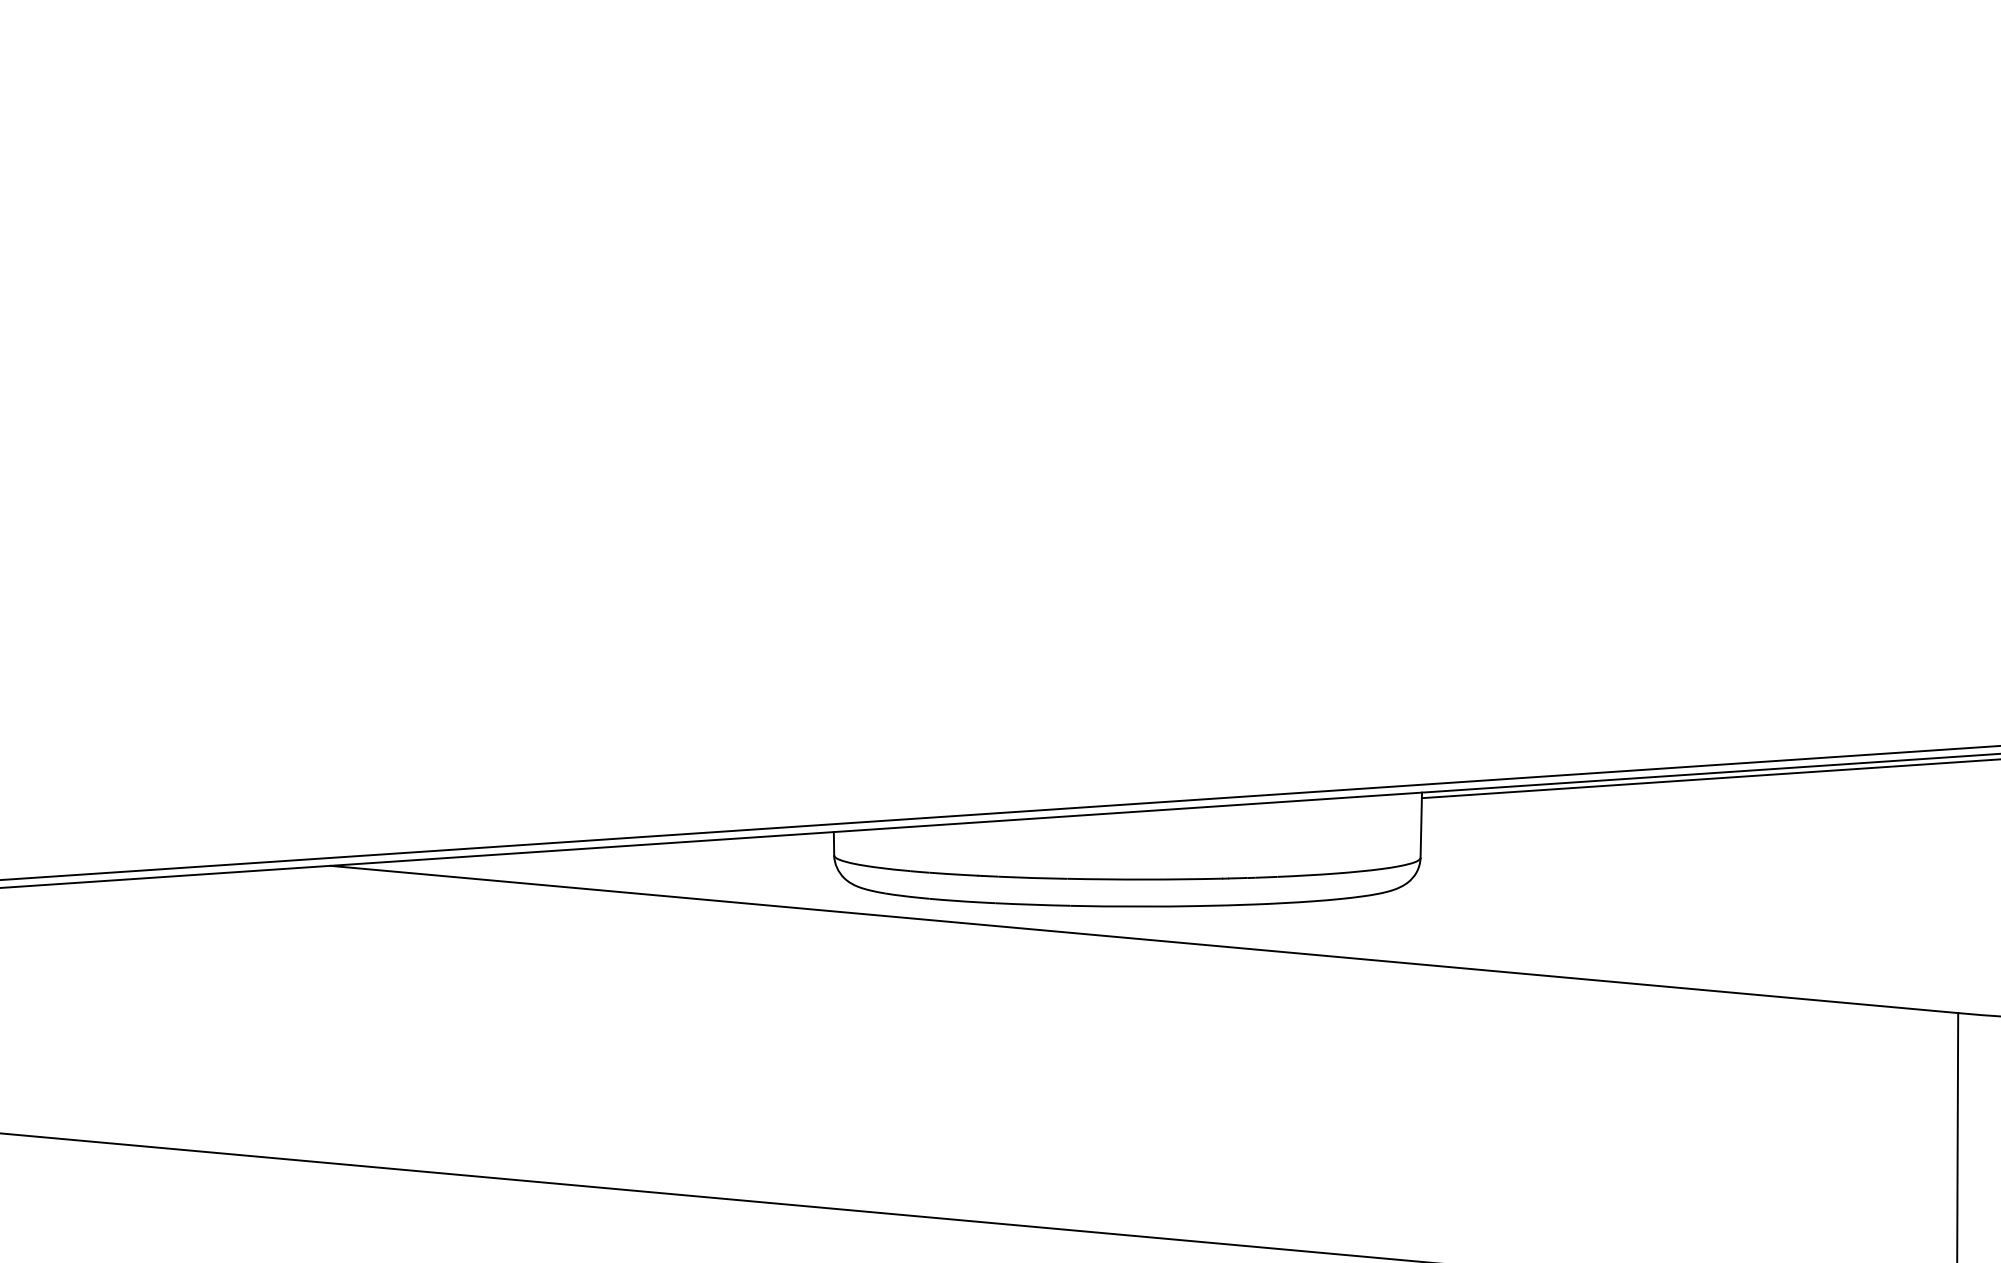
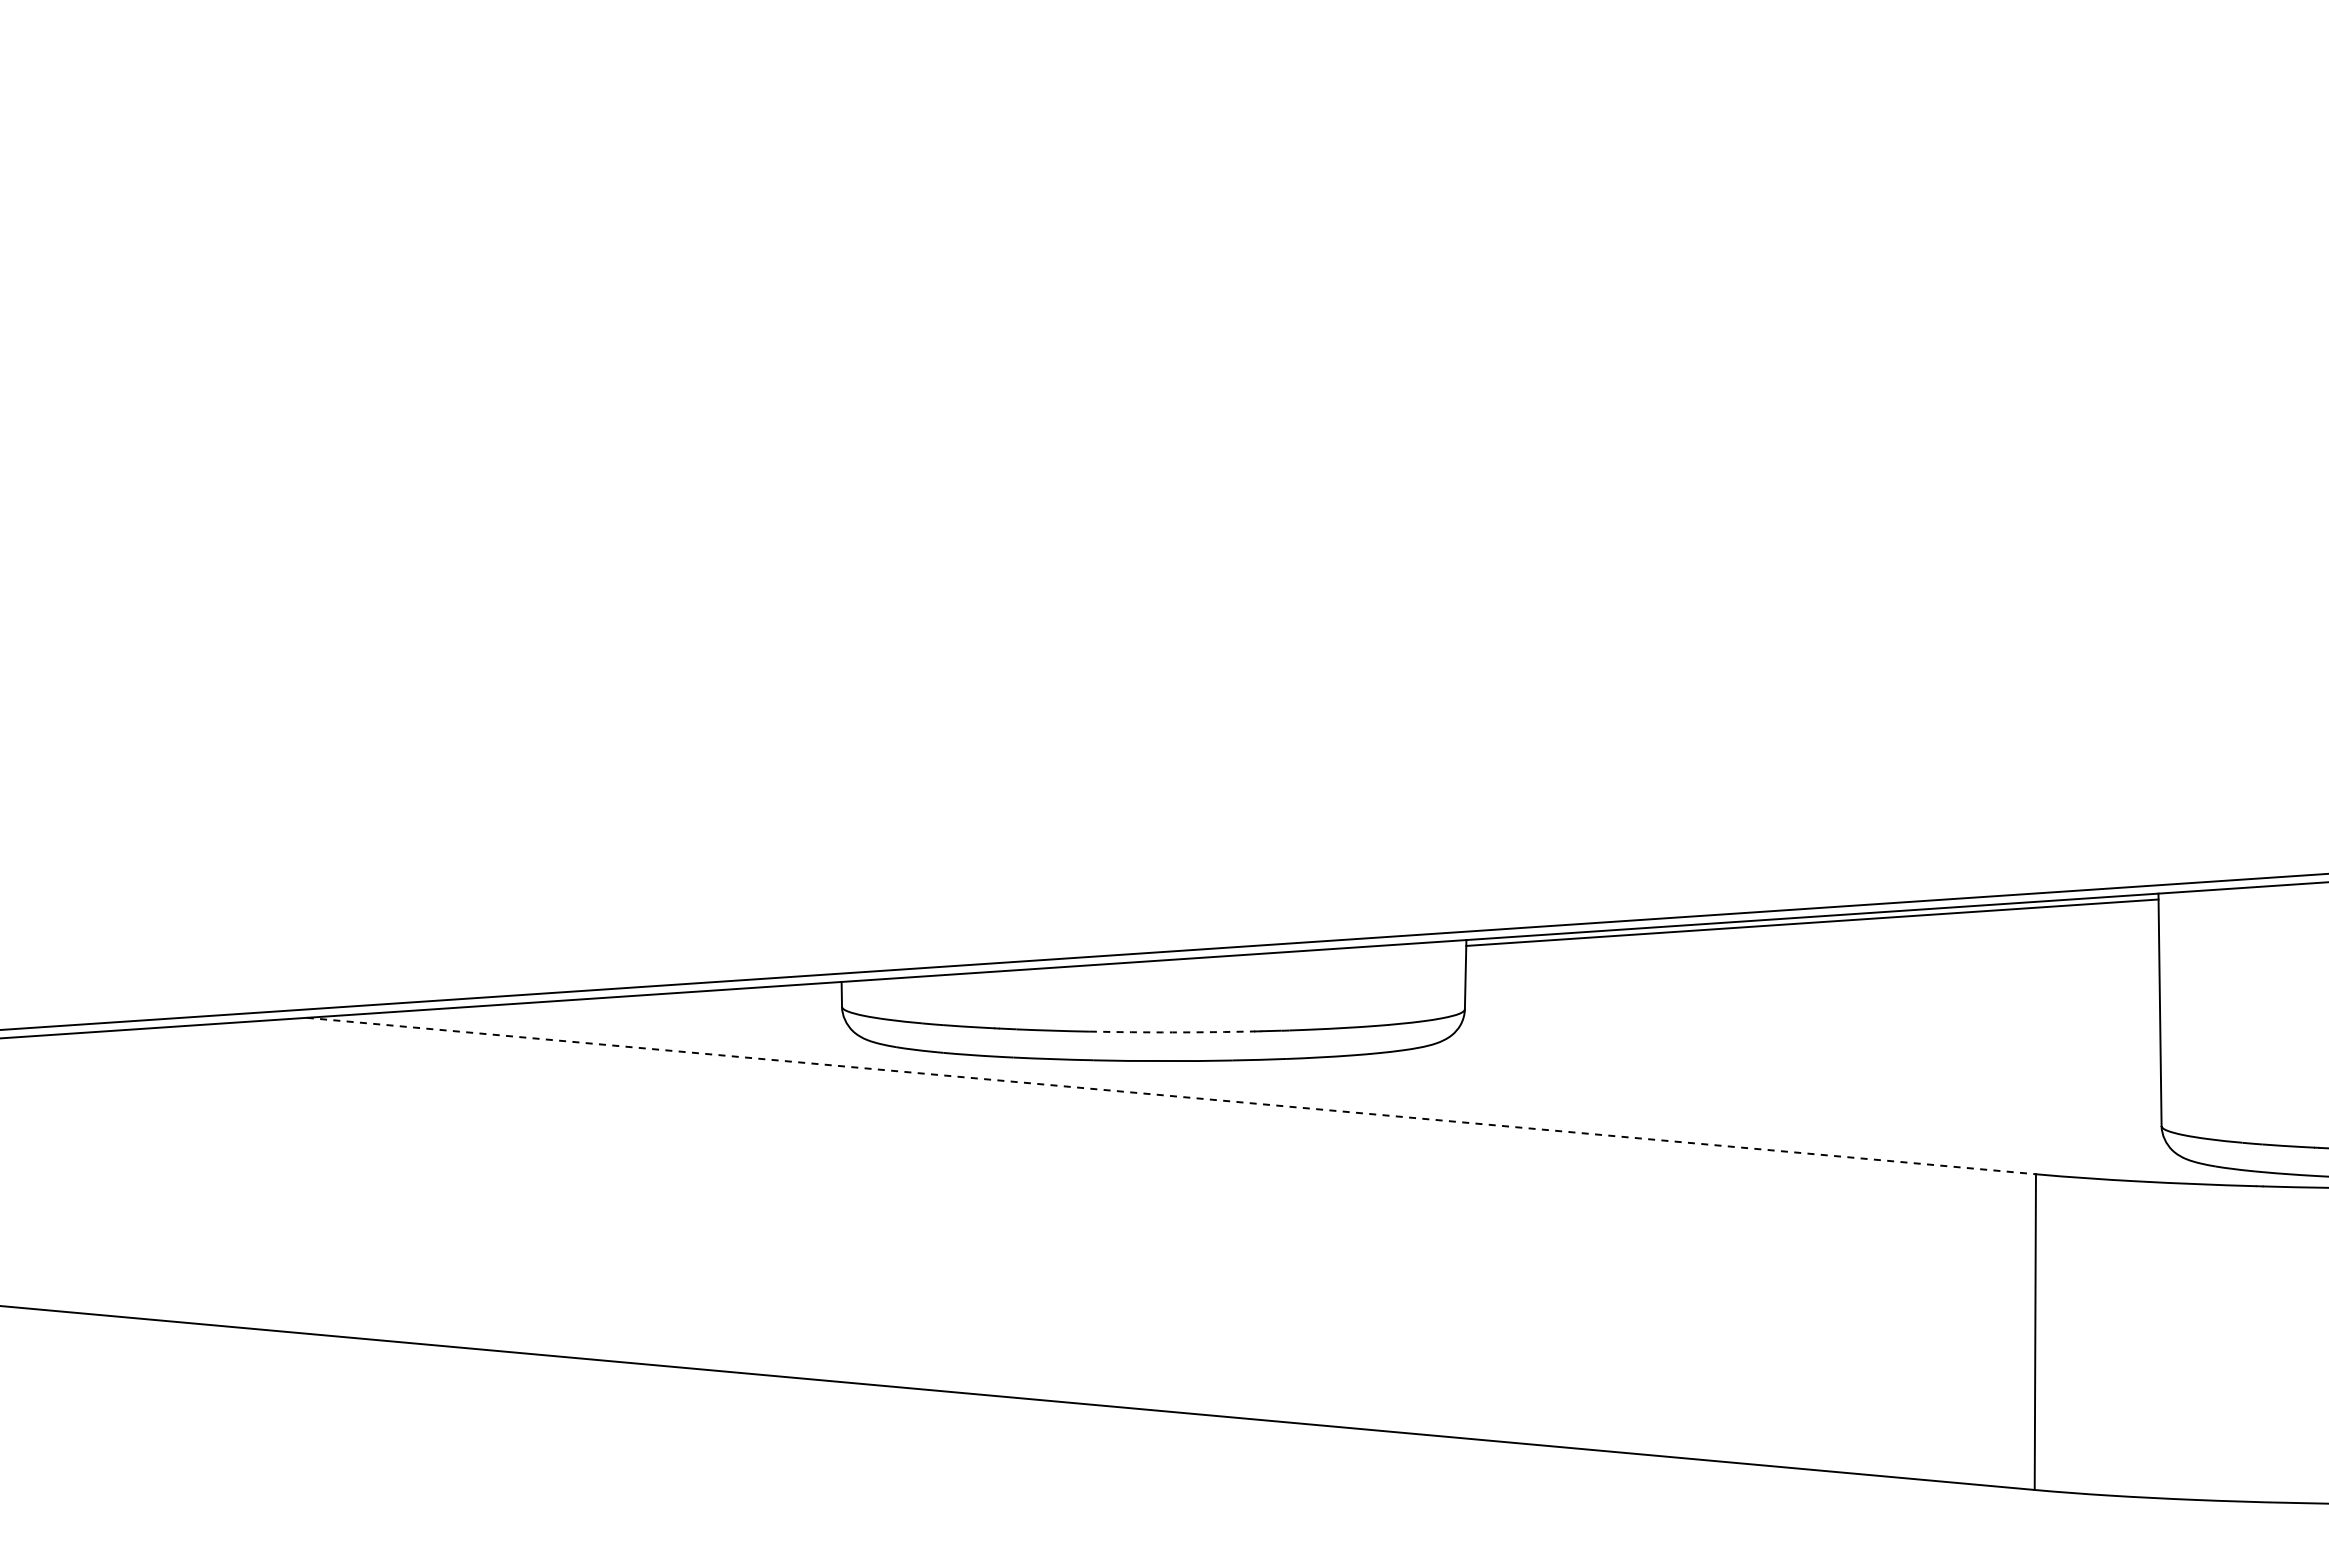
arc: (1145, 879) -> (1172, 1032), solid -> dashed
line: (1144, 939) -> (1171, 1096), solid -> dashed

